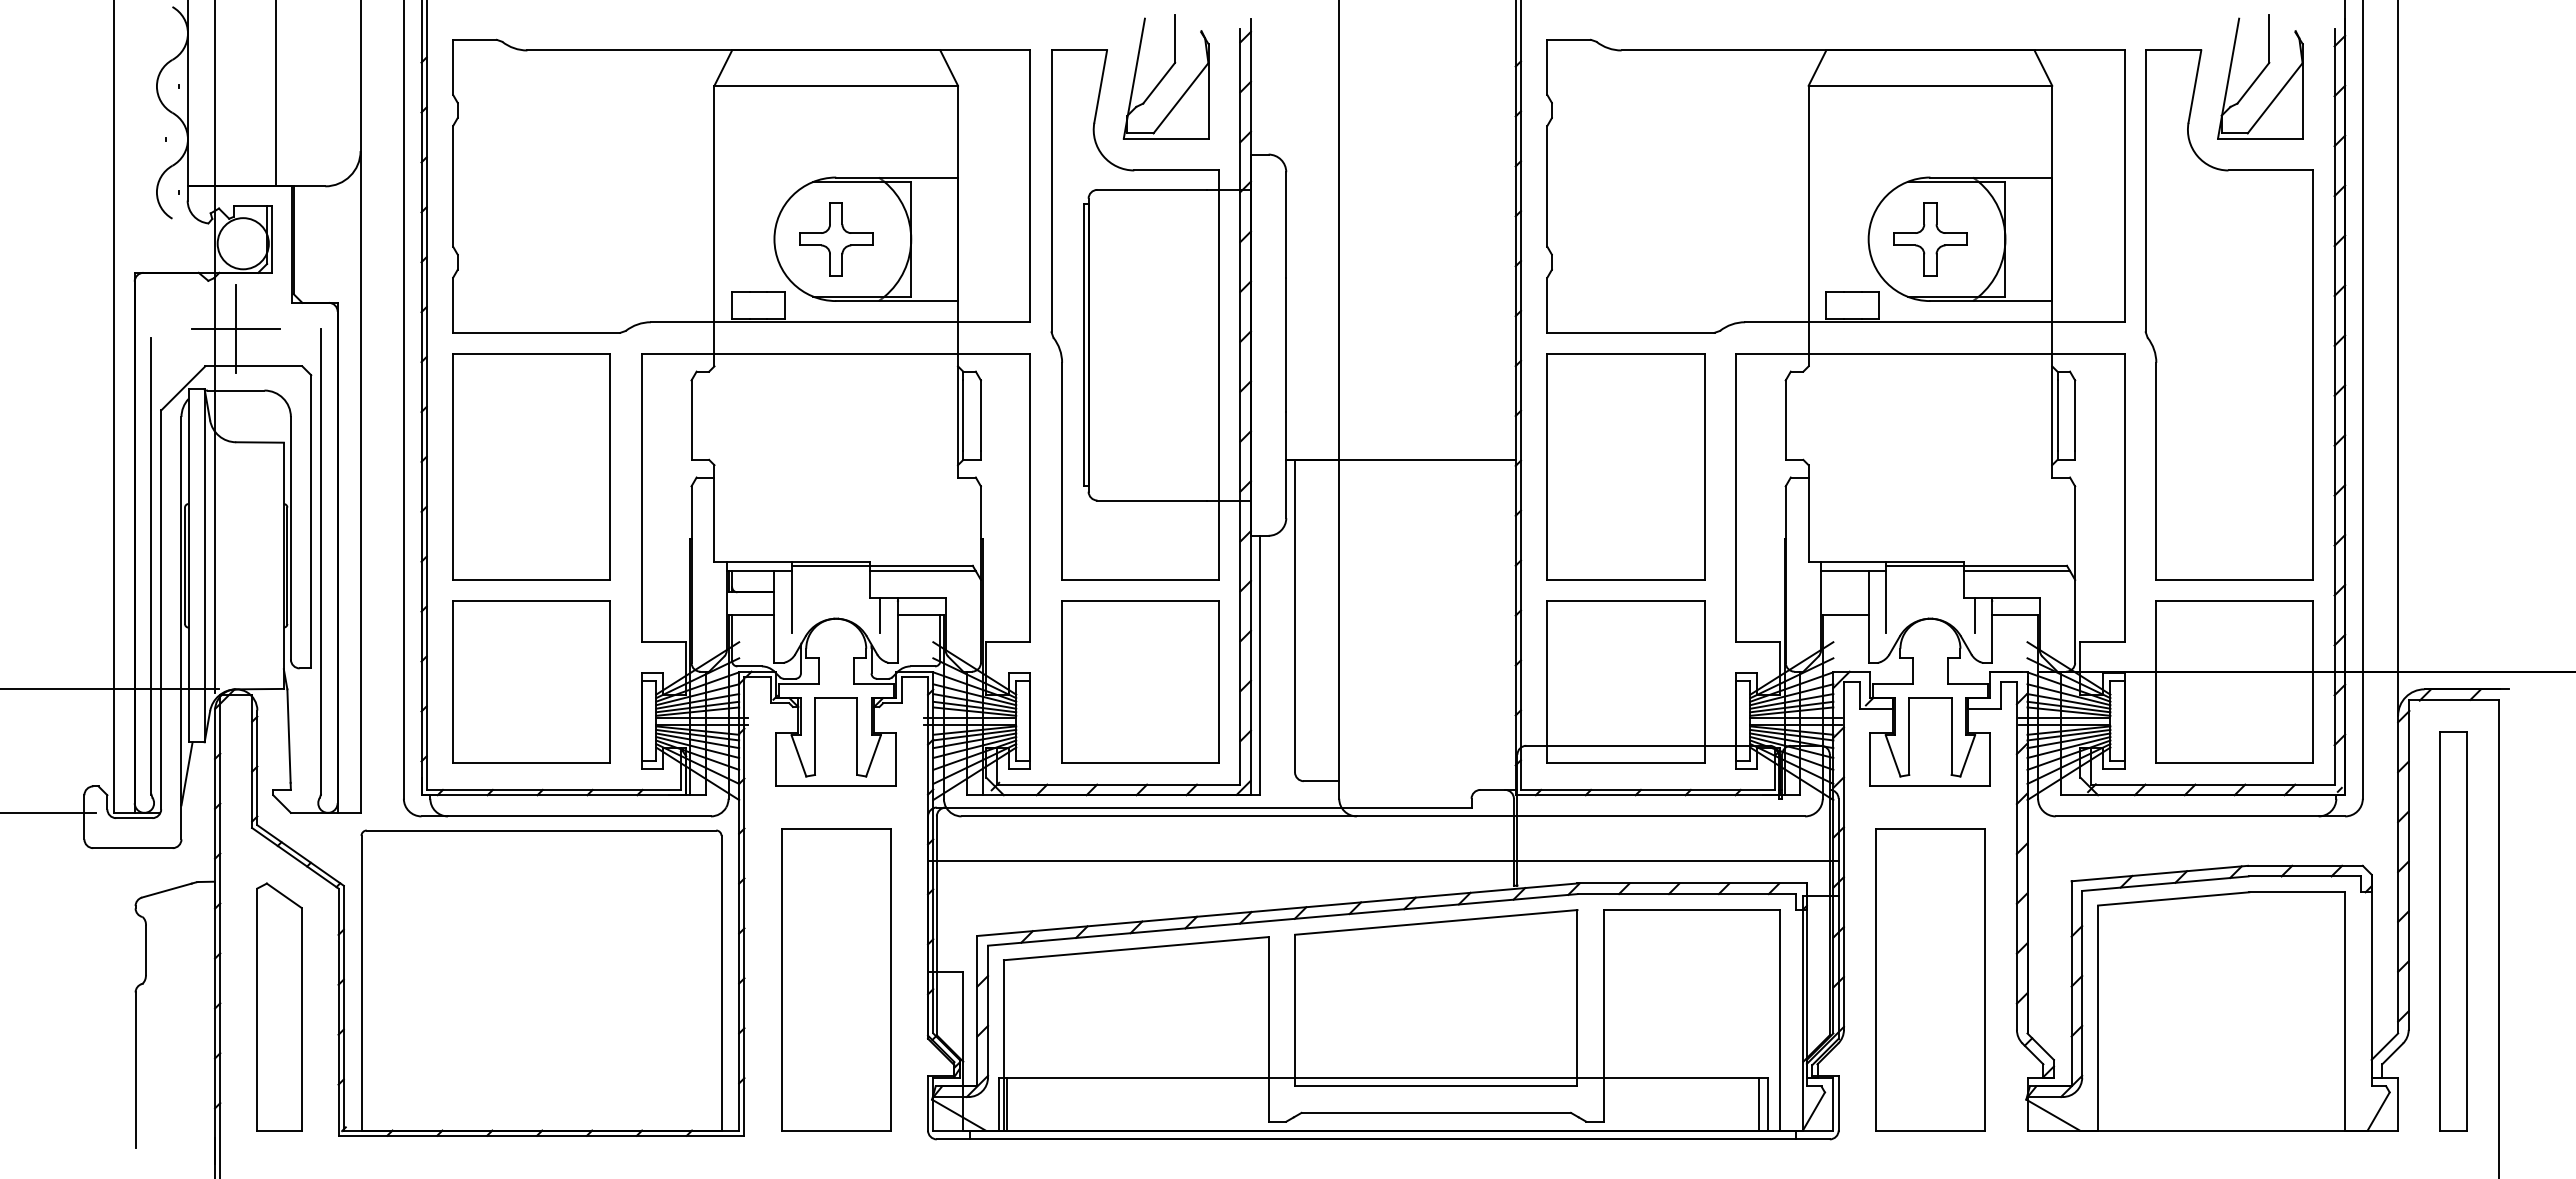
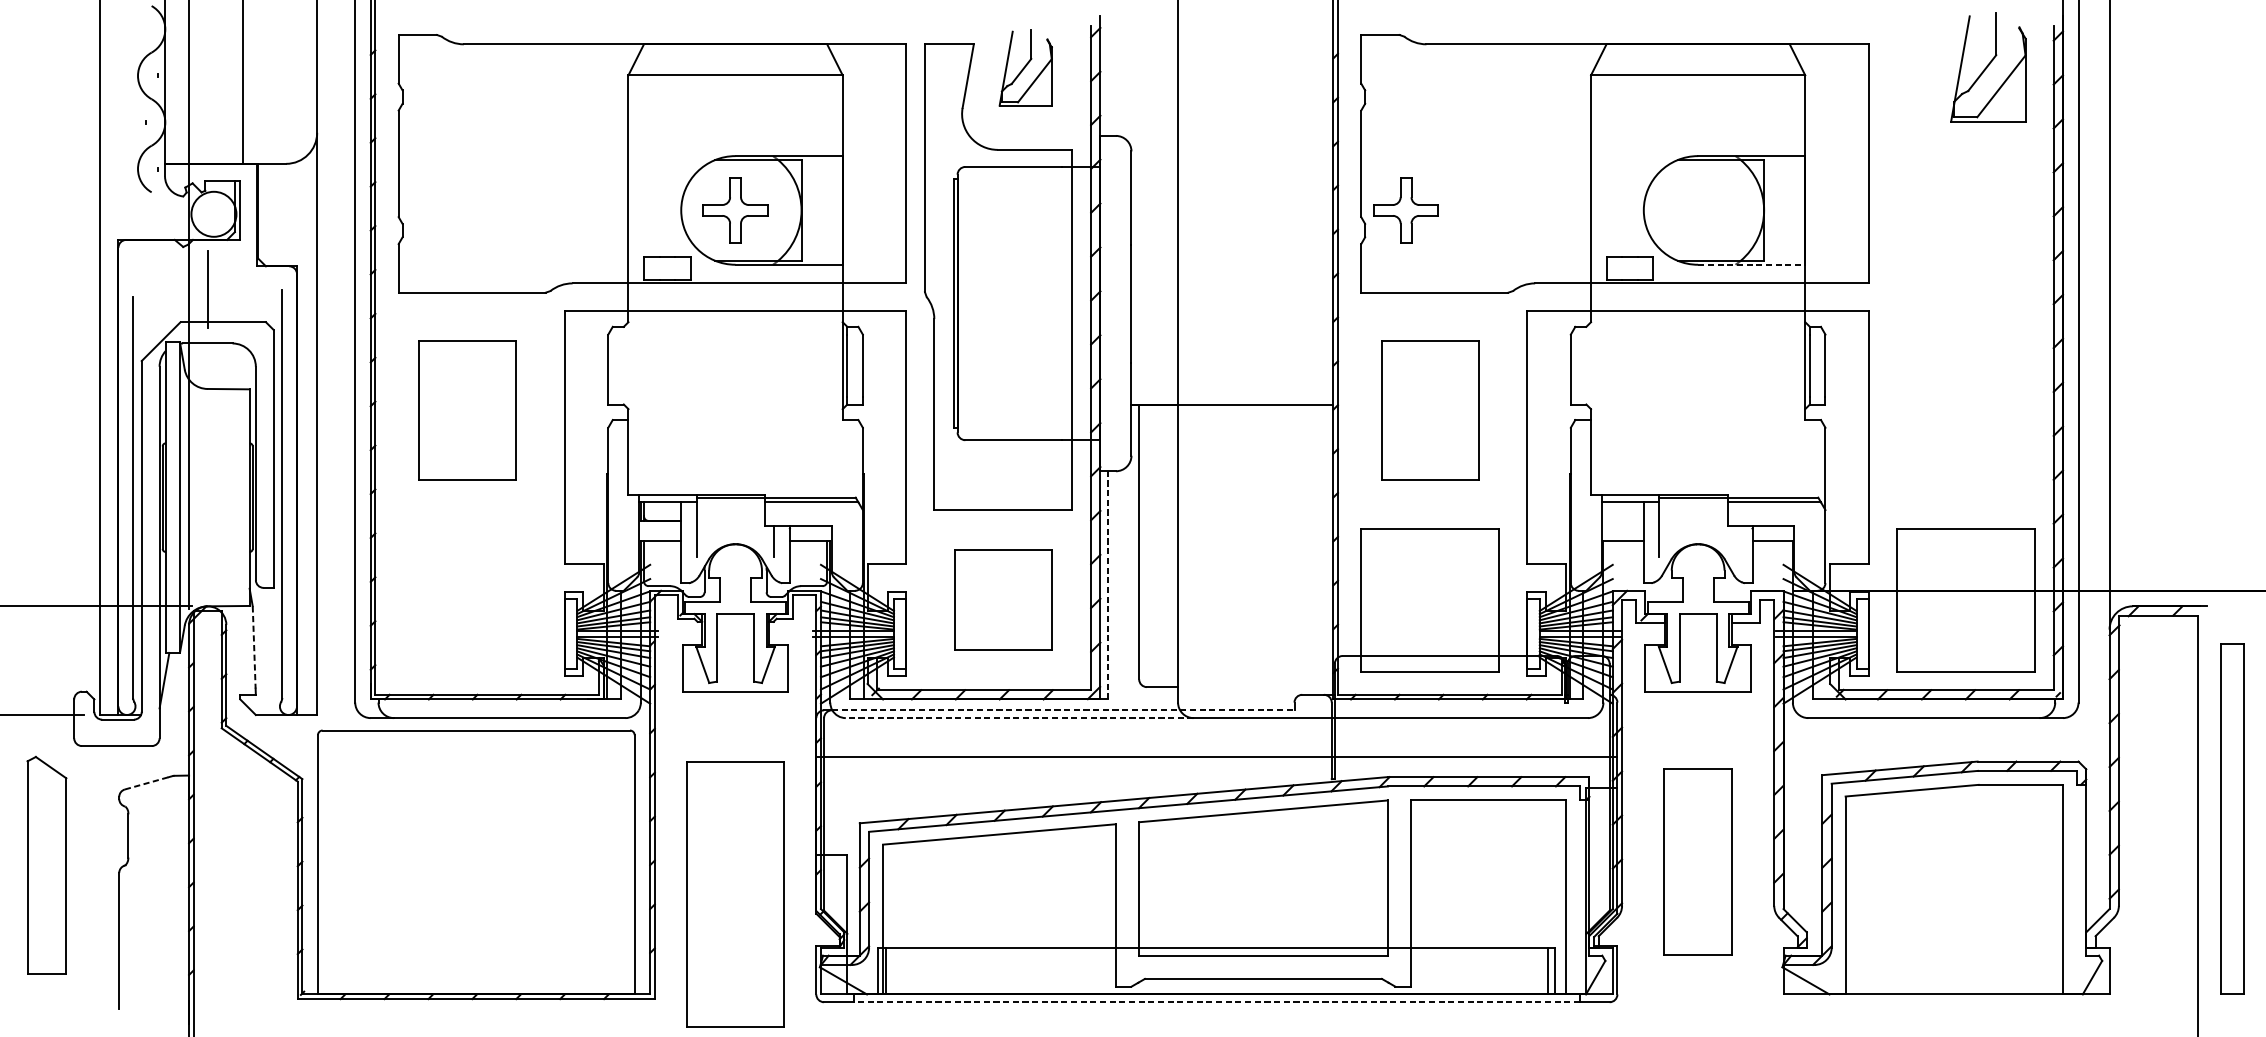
part: (1165, 76) -> (1025, 67), size x0.7
part: (1930, 239) -> (1406, 210), moved
line: (1991, 301) -> (1751, 265), solid -> dashed
part: (2228, 314) -> (1960, 276), removed
line: (236, 329) -> (207, 289), removed
part: (531, 466) -> (467, 410), size x0.7
part: (1625, 466) -> (1429, 410), size x0.7
line: (1974, 614) -> (1736, 540), removed
line: (1259, 665) -> (1107, 585), solid -> dashed
part: (531, 681) -> (467, 599), removed
part: (1140, 681) -> (1003, 599), size x0.7
line: (289, 736) -> (254, 647), solid -> dashed
line: (1208, 807) -> (1063, 710), solid -> dashed
line: (1159, 816) -> (1019, 718), solid -> dashed
line: (166, 890) -> (146, 783), solid -> dashed
part: (2453, 931) -> (2232, 819), moved
part: (836, 979) -> (735, 894), moved
part: (1930, 979) -> (1698, 861), size x0.7
part: (279, 1006) -> (47, 865), moved
line: (1383, 1139) -> (1217, 1002), solid -> dashed

